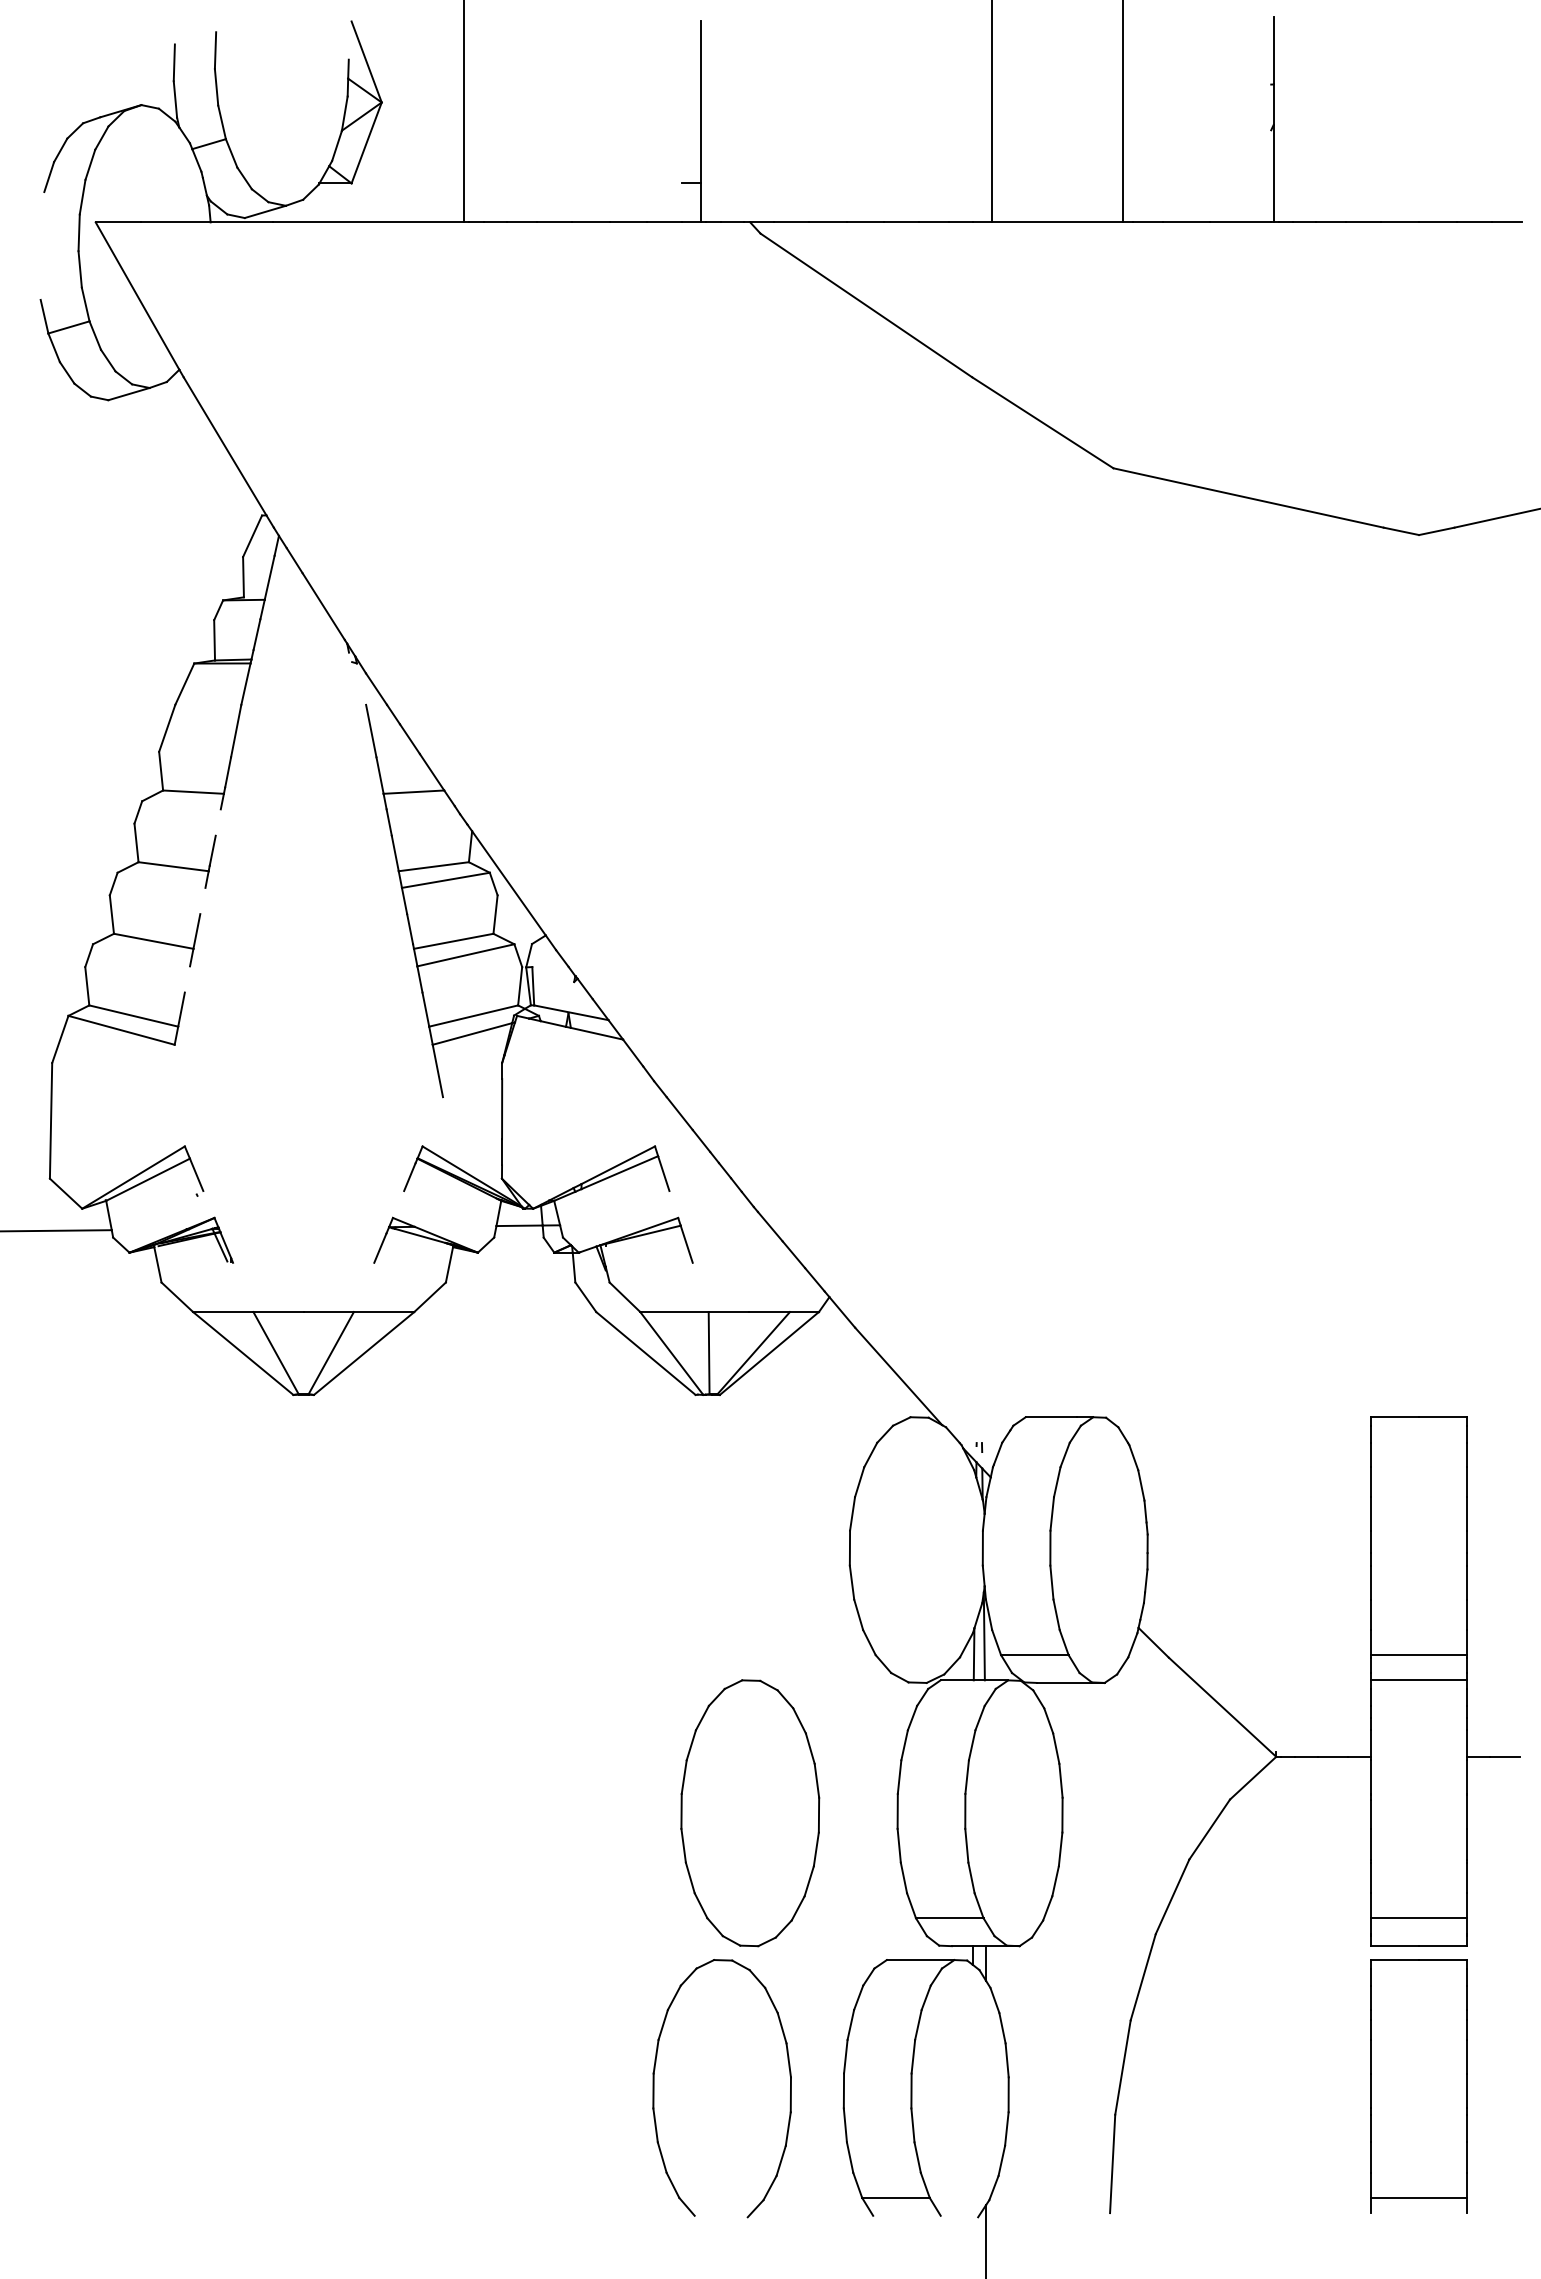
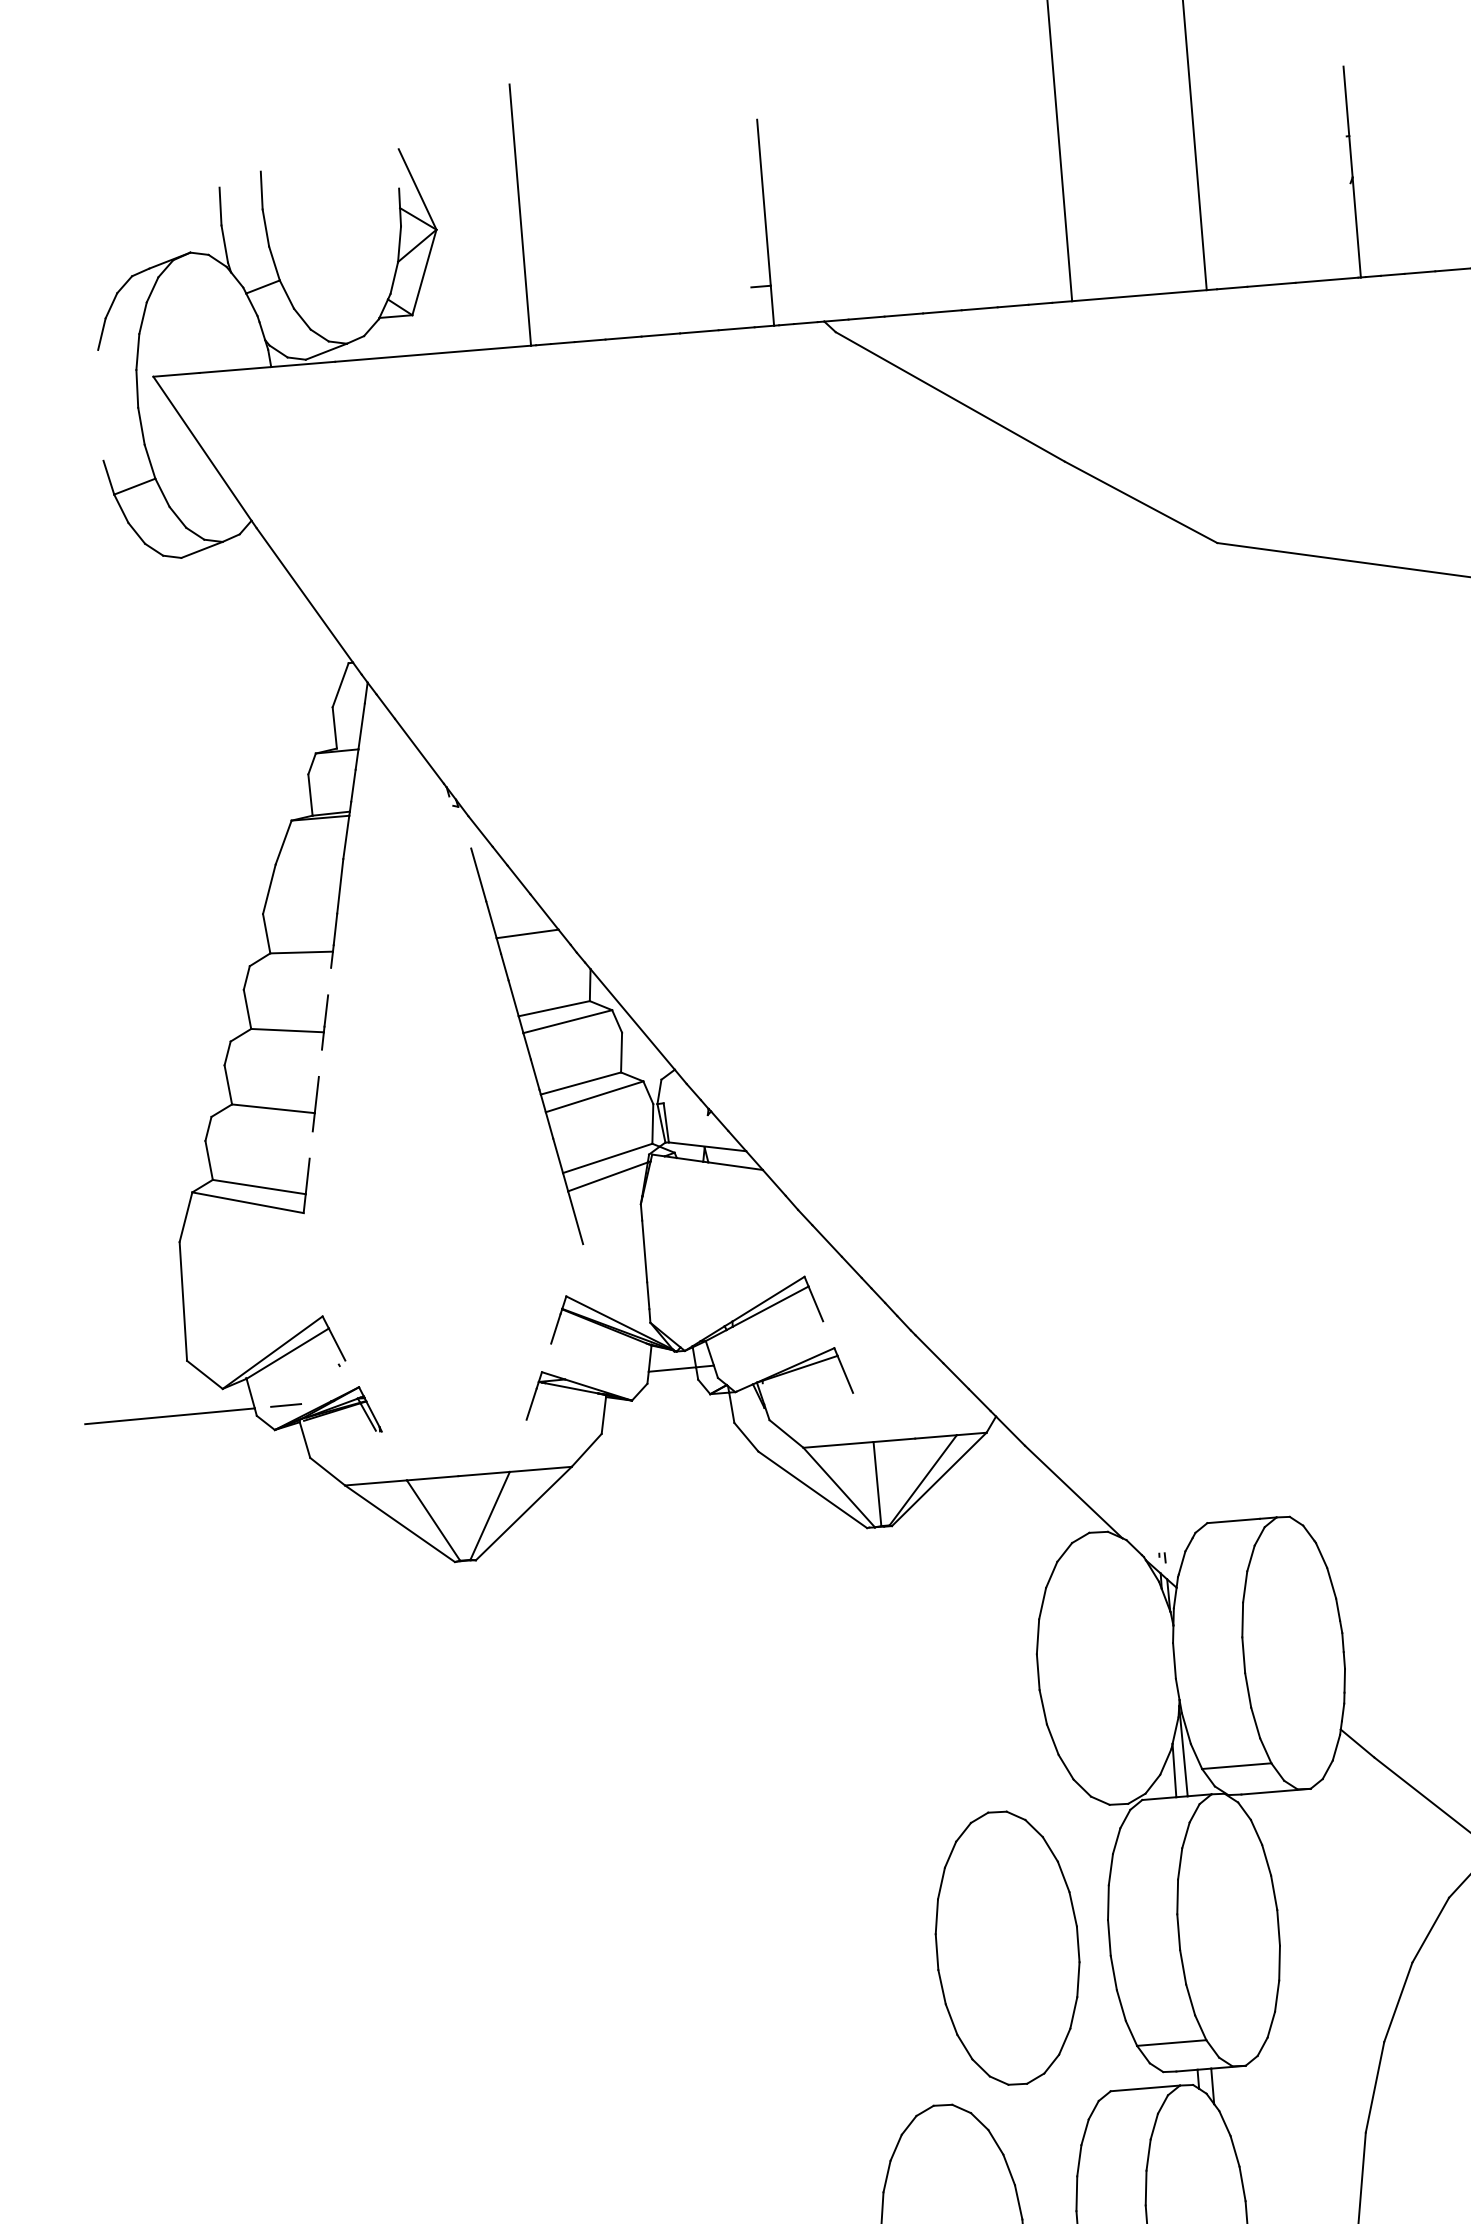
line: (141, 1229) -> (285, 1405), added
part: (750, 1813) -> (1007, 1948), moved

